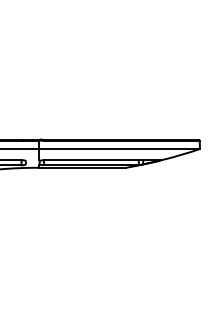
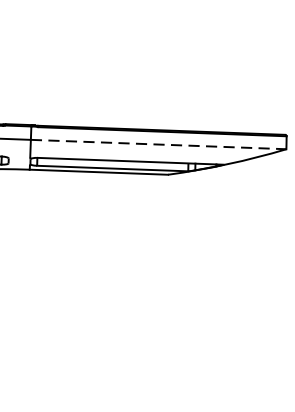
line: (120, 149) -> (159, 145), solid -> dashed

